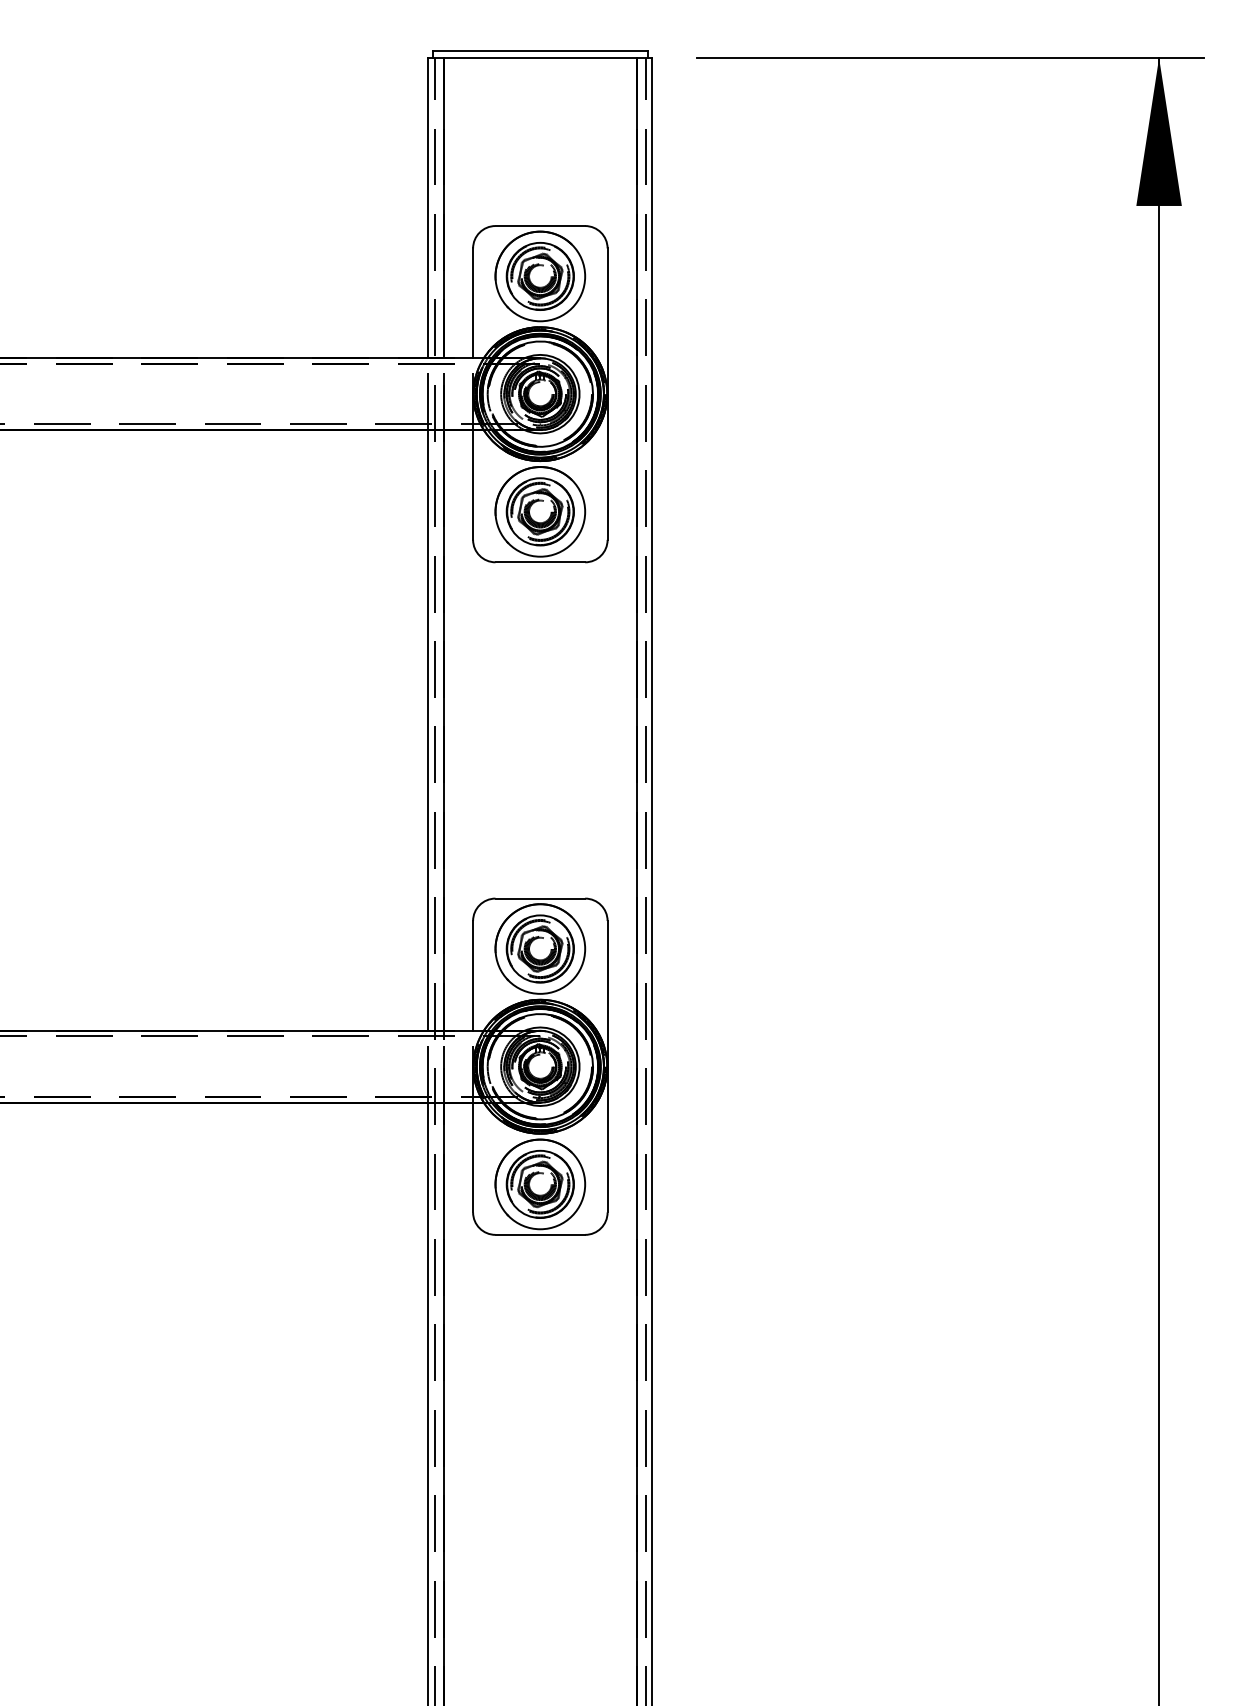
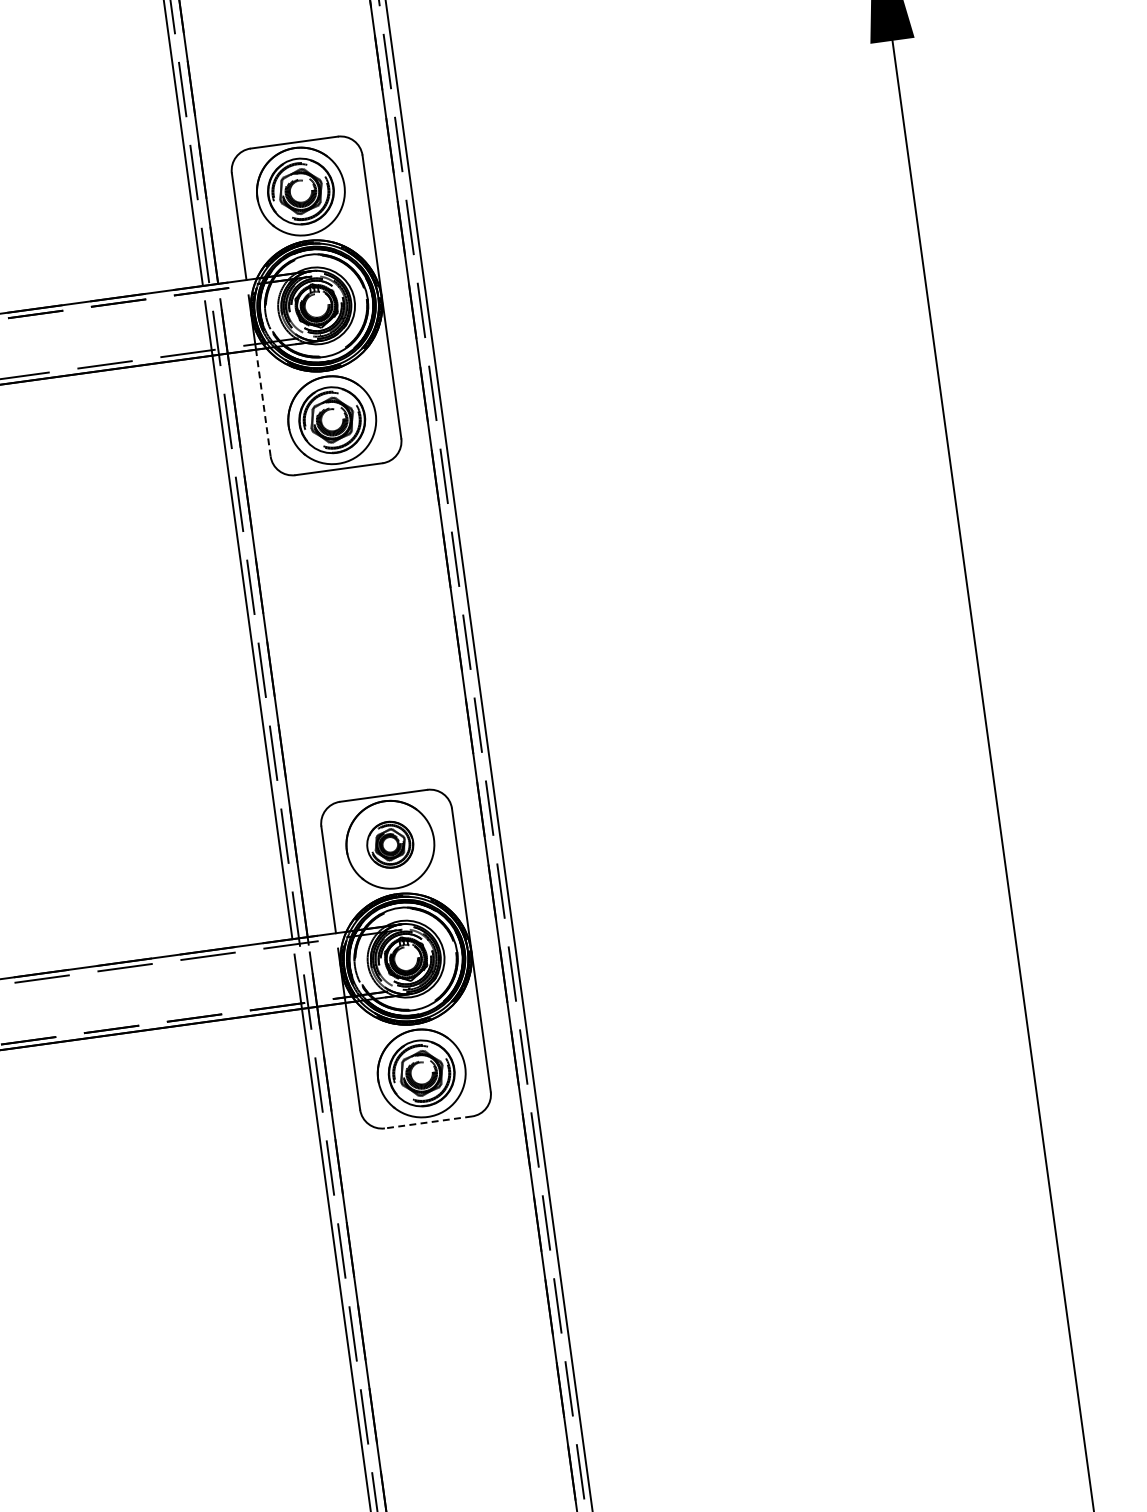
line: (473, 484) -> (263, 402), solid -> dashed
part: (539, 948) -> (389, 844), size x0.7
line: (540, 1234) -> (428, 1122), solid -> dashed

